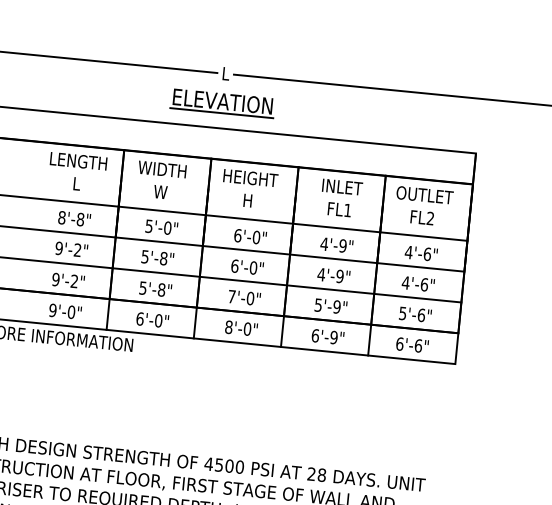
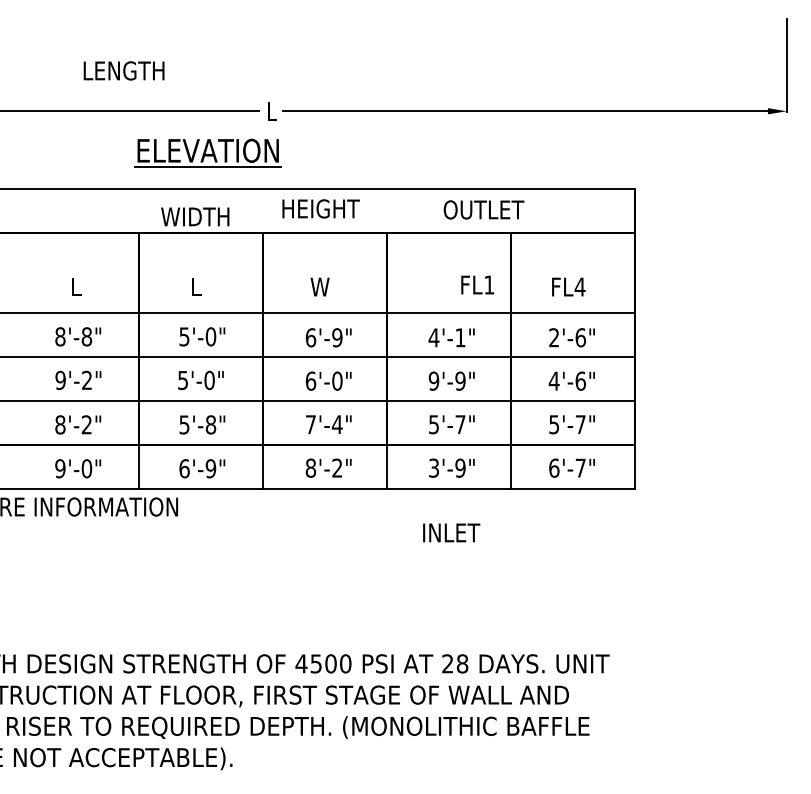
part: (222, 102) -> (207, 152), moved
text: (78, 160) -> (123, 70), moved
text: (162, 169) -> (195, 216), moved
text: (250, 177) -> (320, 208), moved
text: (342, 186) -> (451, 532), moved
text: (160, 191) -> (195, 286), W -> L
text: (424, 194) -> (483, 209), moved
text: (247, 200) -> (319, 286), H -> W
text: (339, 209) -> (477, 284), moved
text: (430, 218) -> (579, 286), FL2 -> FL4
text: (256, 237) -> (337, 337), 6'-0" -> 6'-9"
text: (343, 245) -> (460, 337), 4'-9" -> 4'-1"
text: (408, 252) -> (553, 337), 4'-6" -> 2'-6"
text: (163, 258) -> (209, 380), 5'-8" -> 5'-0"
text: (321, 274) -> (433, 380), 4'-9" -> 9'-9"
text: (56, 279) -> (60, 424), 9'-2" -> 8'-2"
text: (249, 298) -> (336, 424), 7'-0" -> 7'-4"
text: (337, 306) -> (460, 424), 5'-9" -> 5'-7"
text: (421, 315) -> (580, 424), 5'-6" -> 5'-7"
text: (158, 320) -> (210, 468), 6'-0" -> 6'-9"
text: (247, 328) -> (337, 467), 8'-0" -> 8'-2"
text: (315, 335) -> (434, 467), 6'-9" -> 3'-9"
text: (418, 345) -> (580, 467), 6'-6" -> 6'-7"

